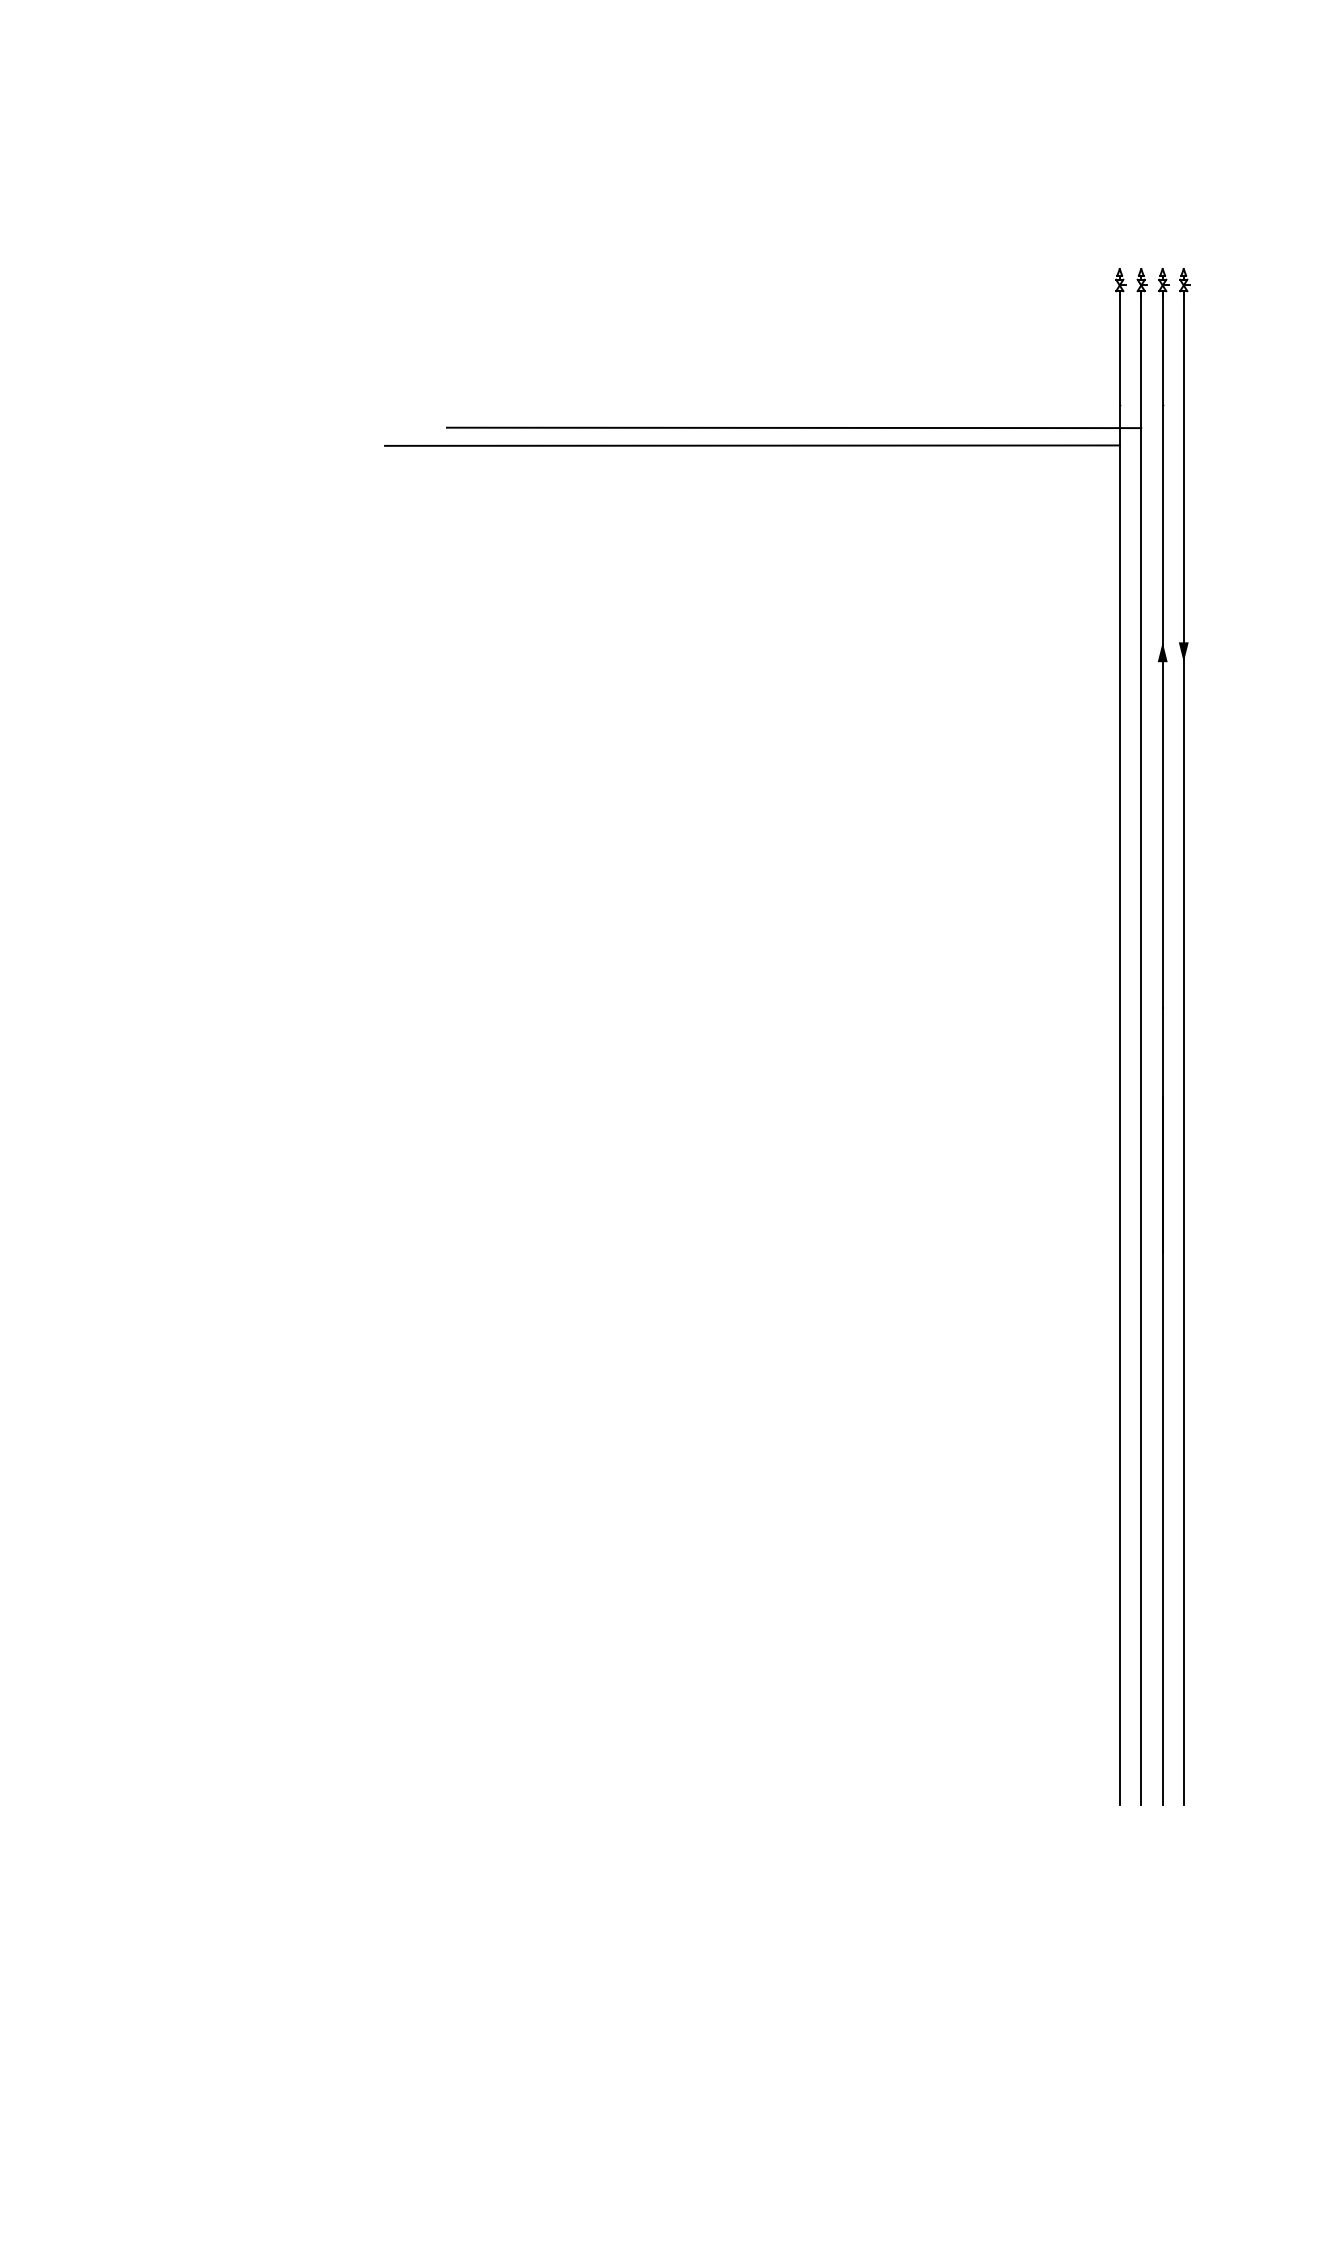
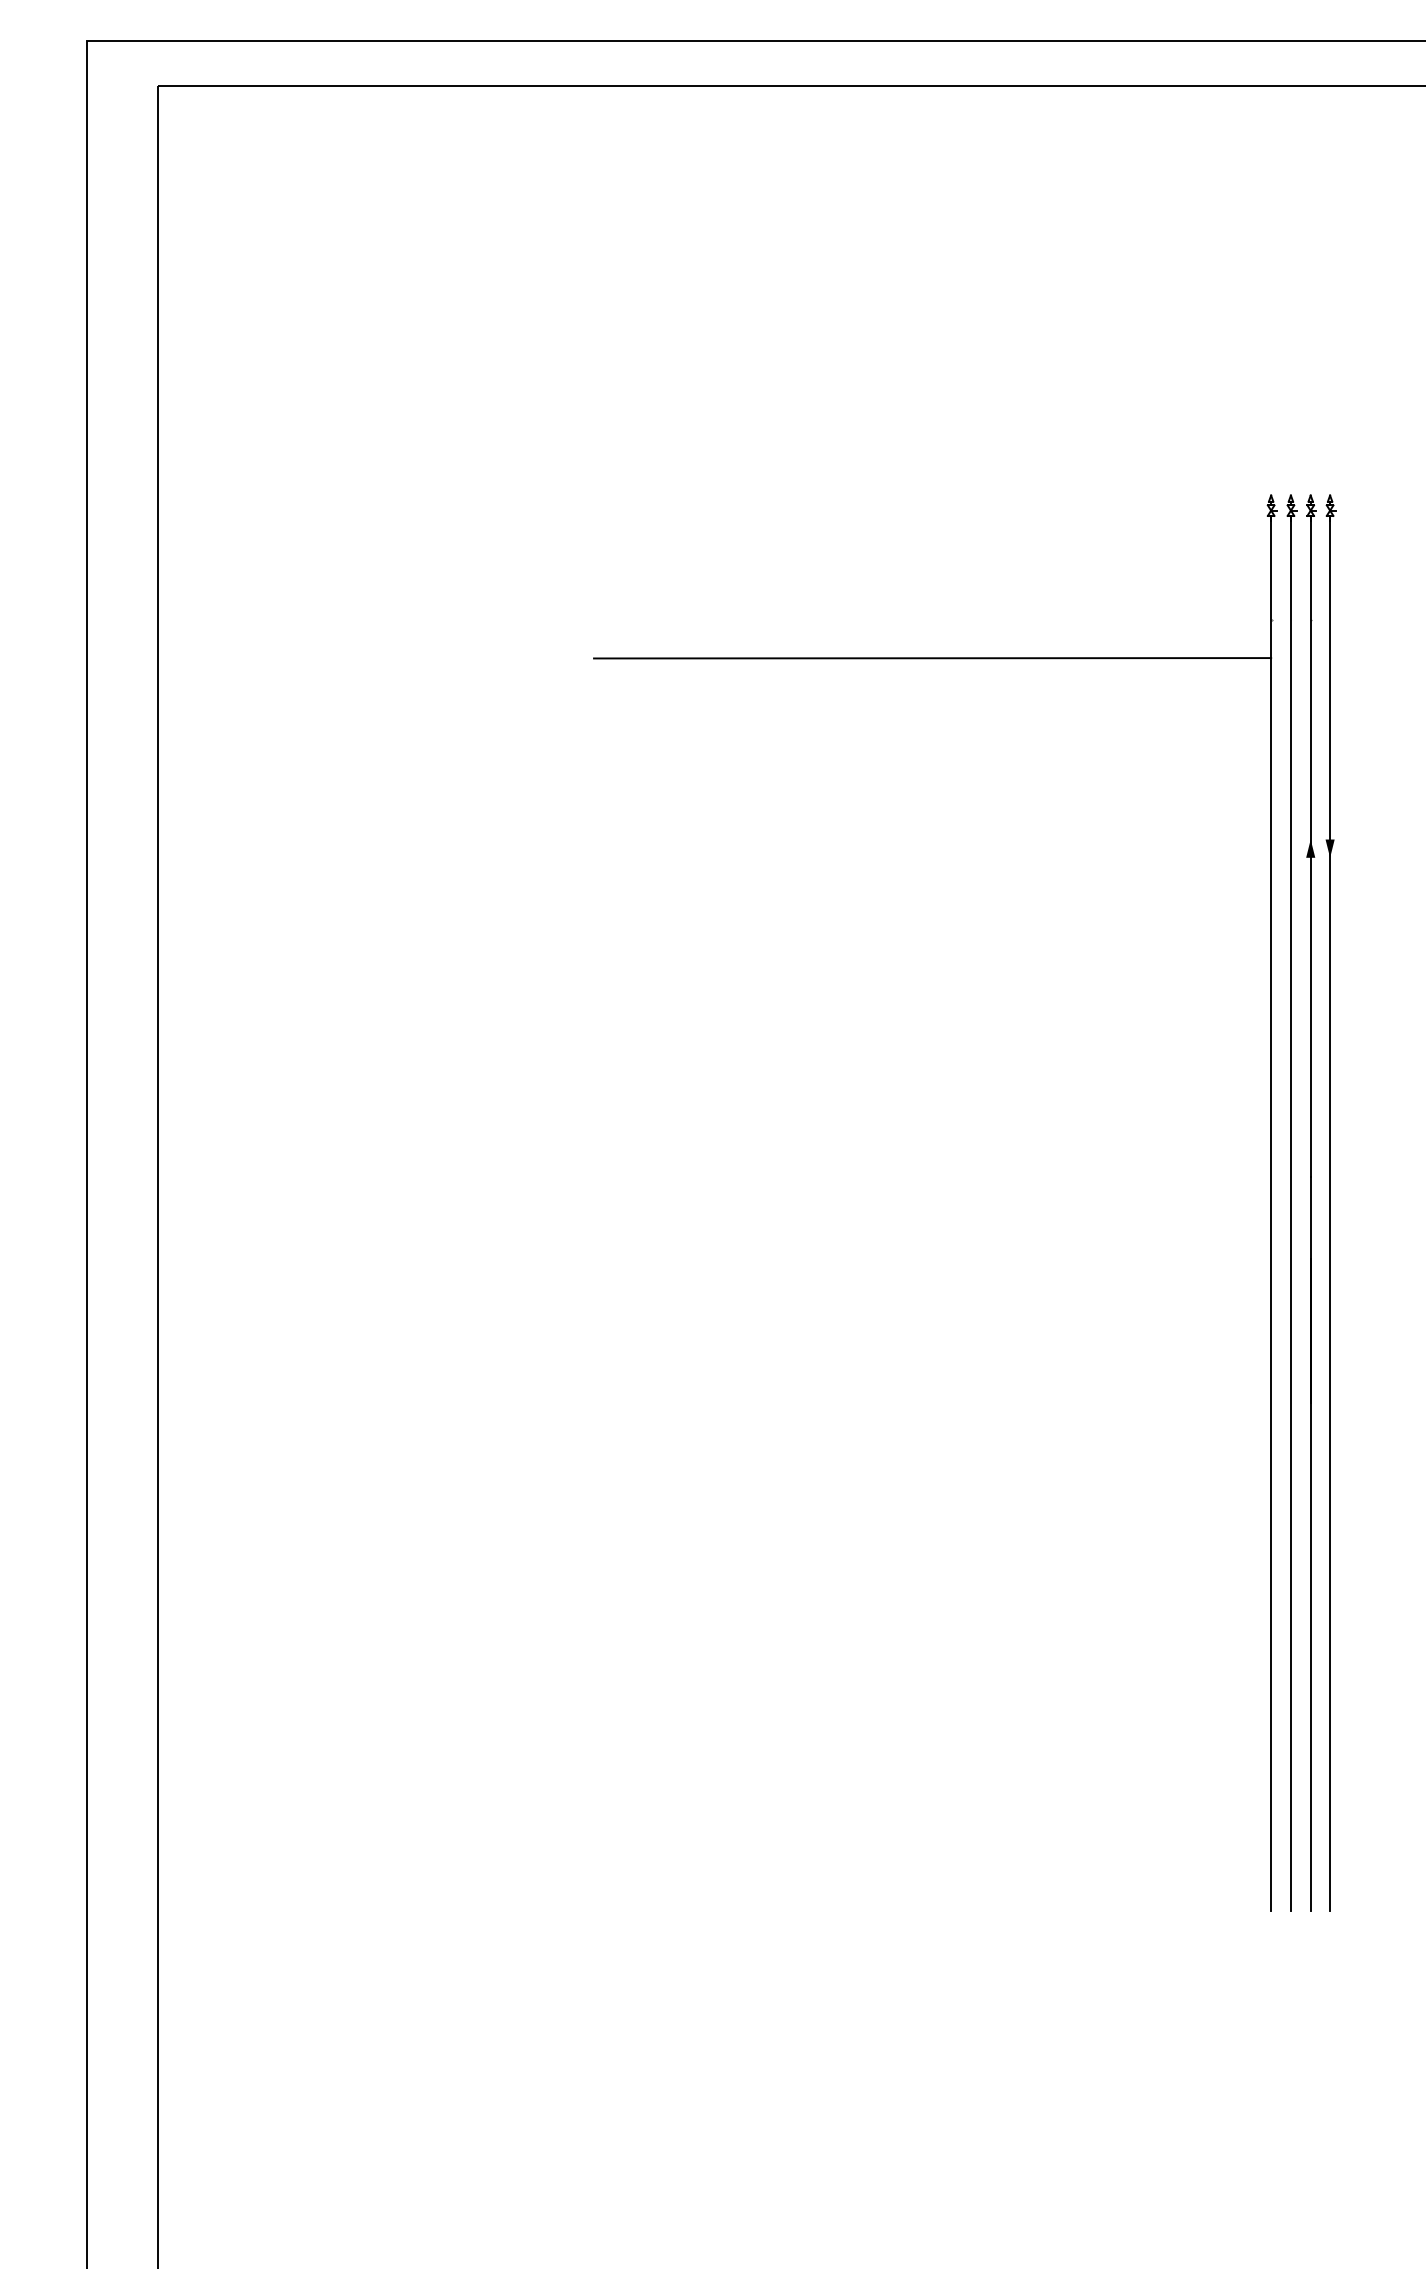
line: (793, 427) -> (970, 641), removed

